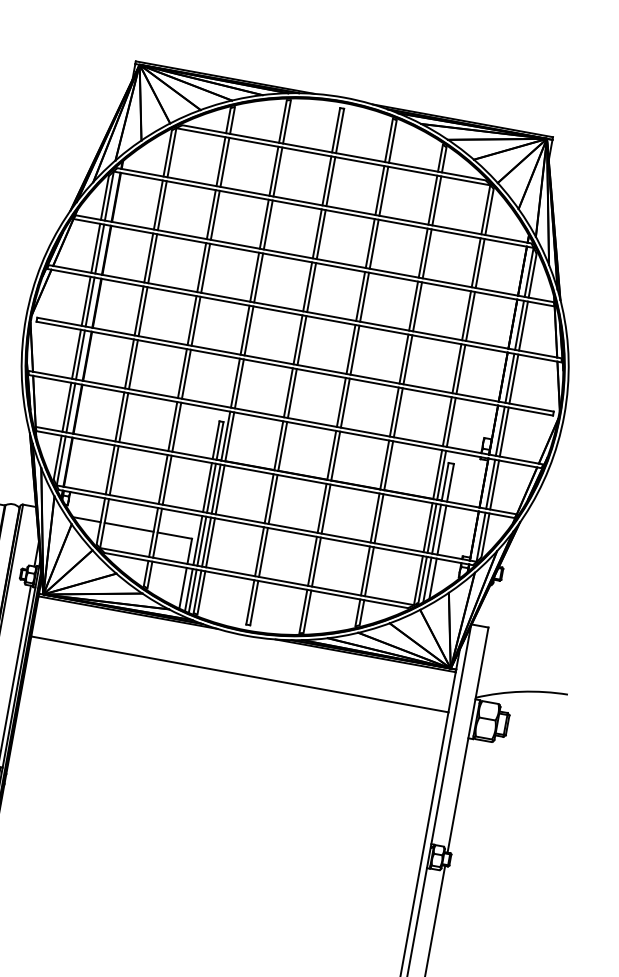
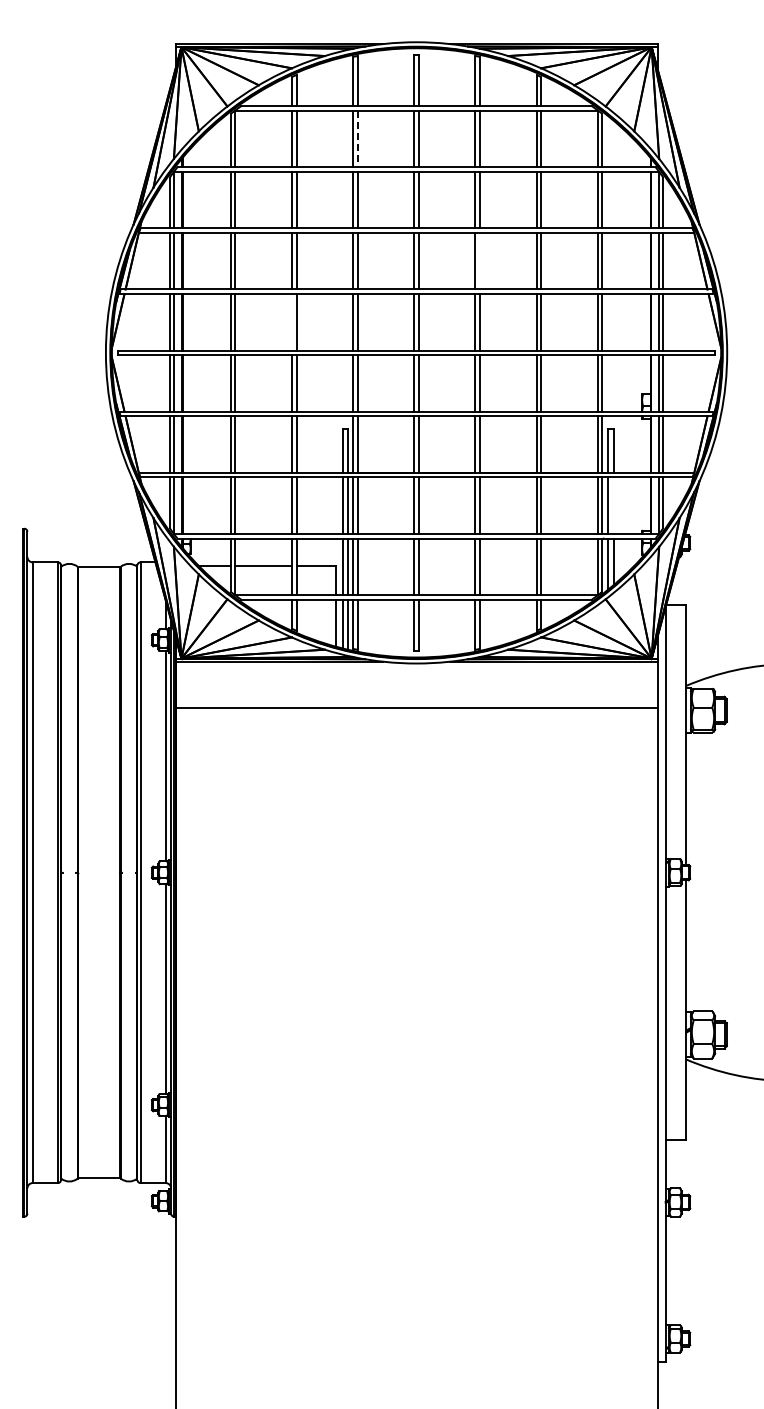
line: (277, 172) -> (357, 139), solid -> dashed
line: (365, 296) -> (480, 260), removed
line: (191, 320) -> (291, 322), removed
line: (441, 529) -> (613, 505), removed

